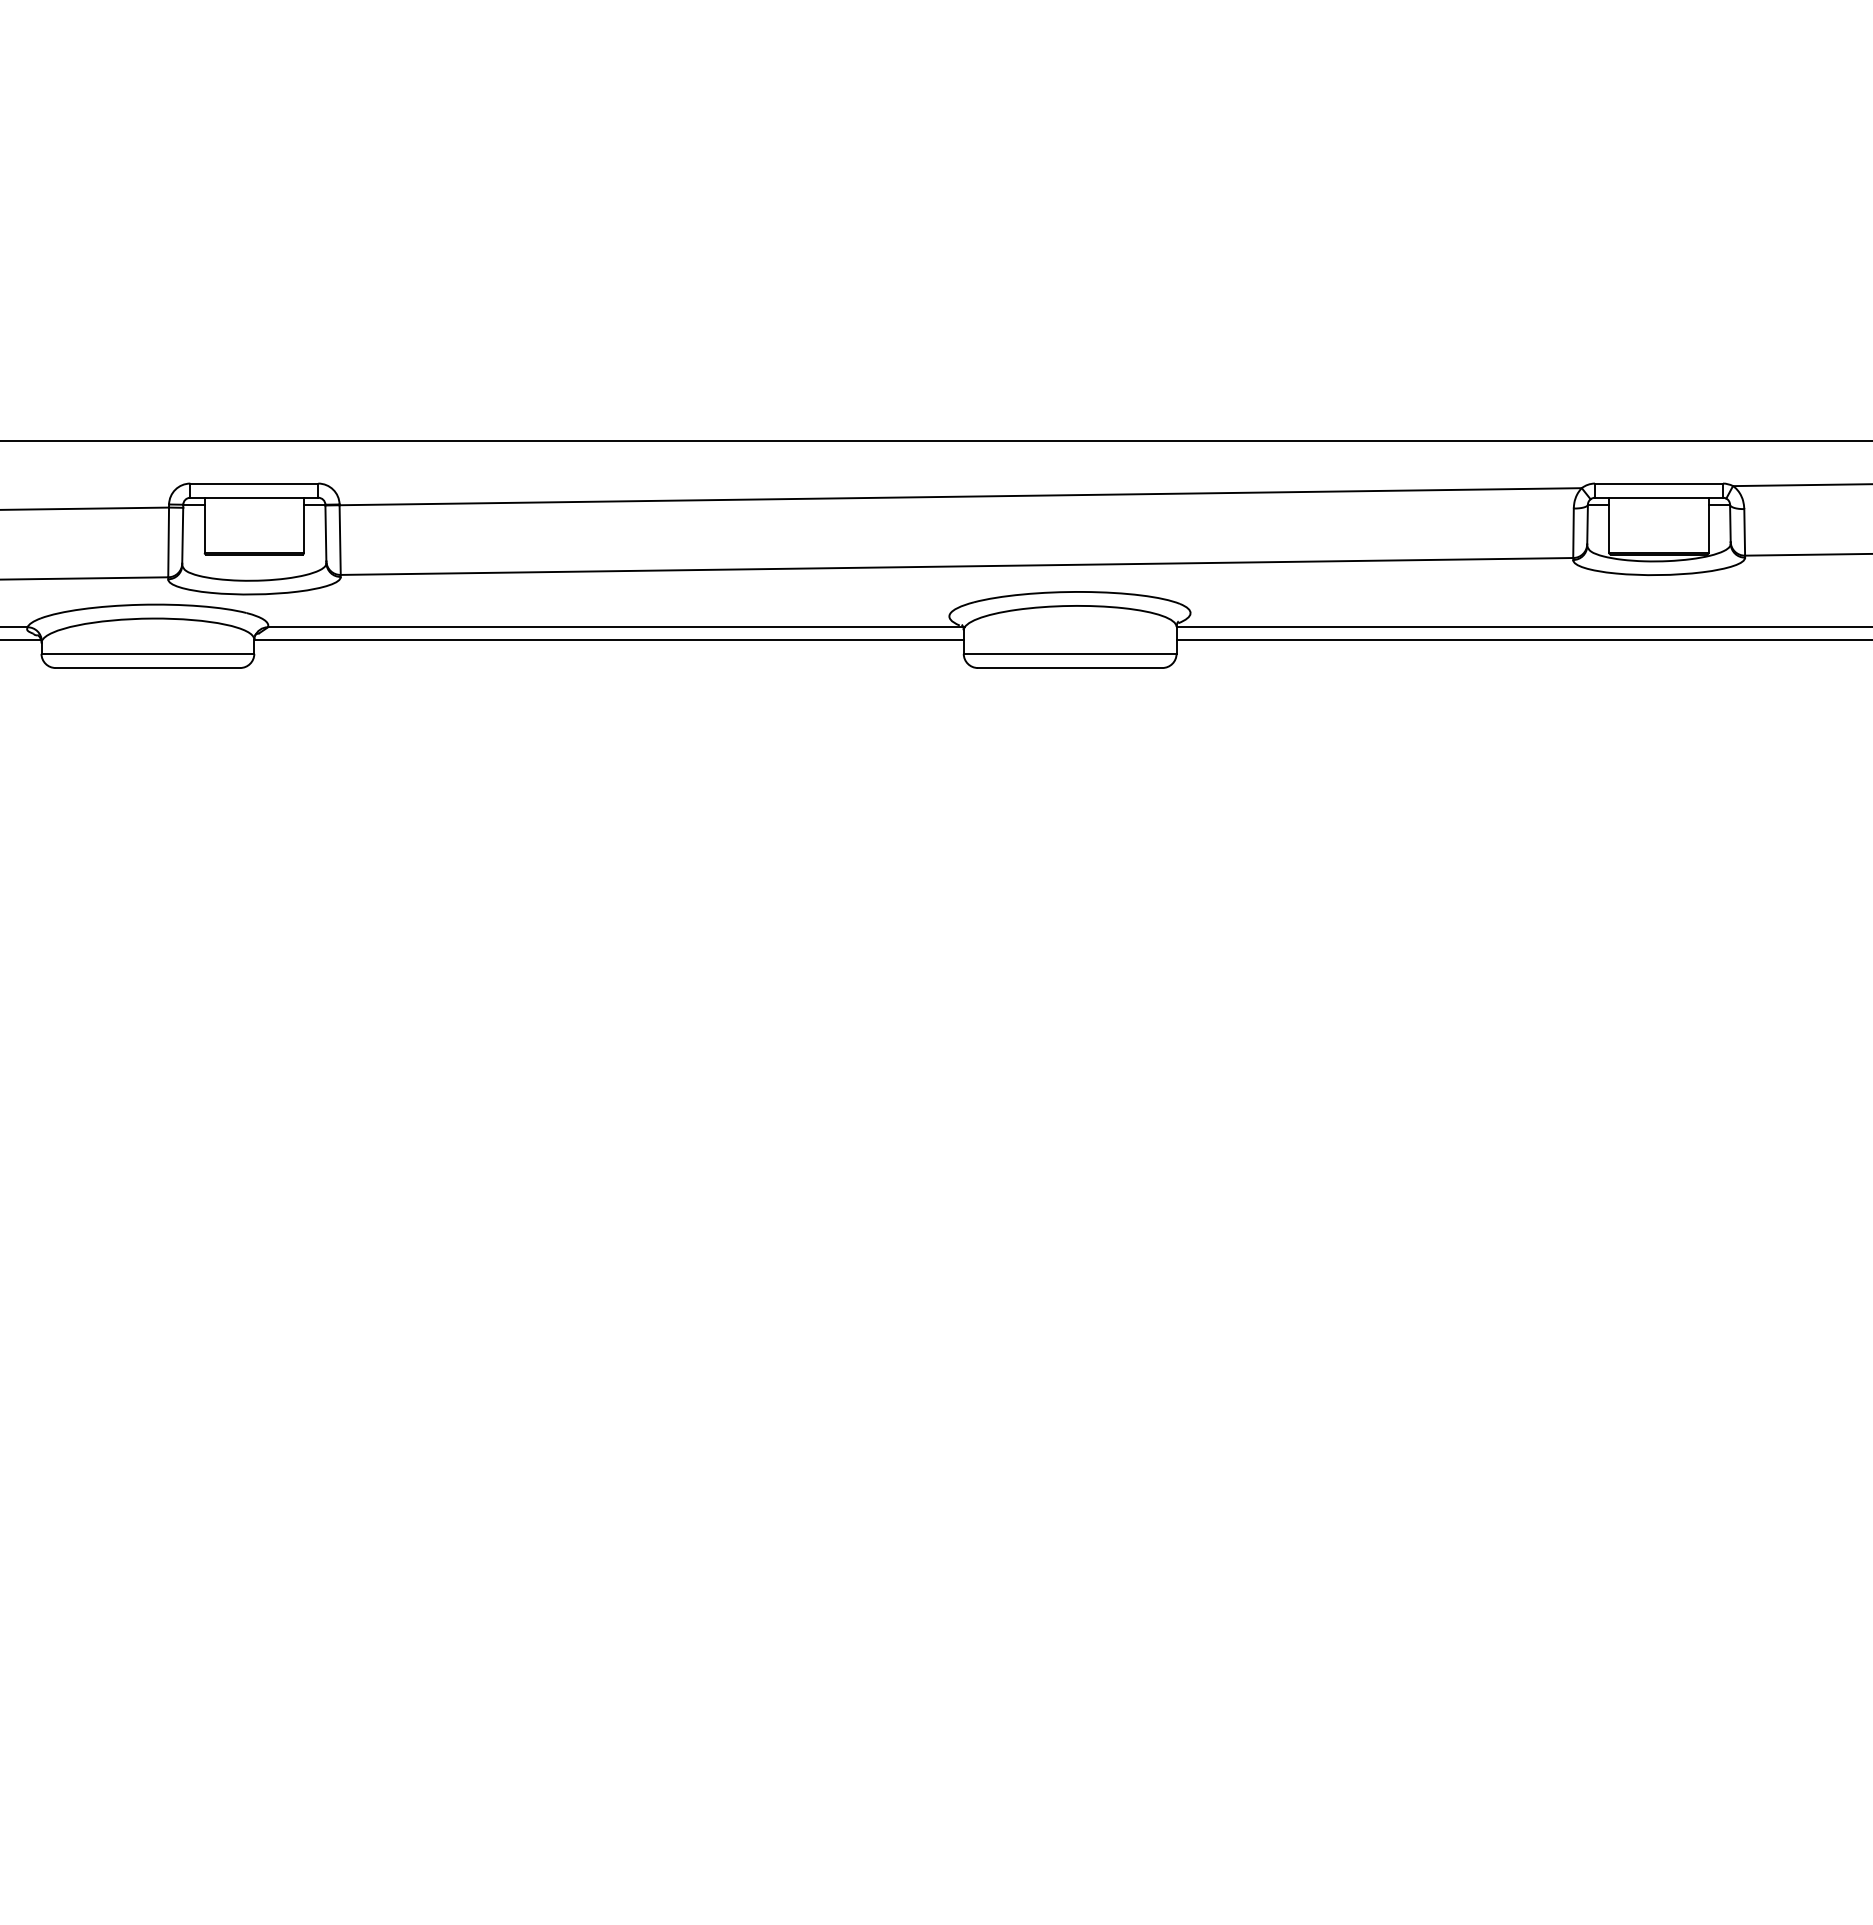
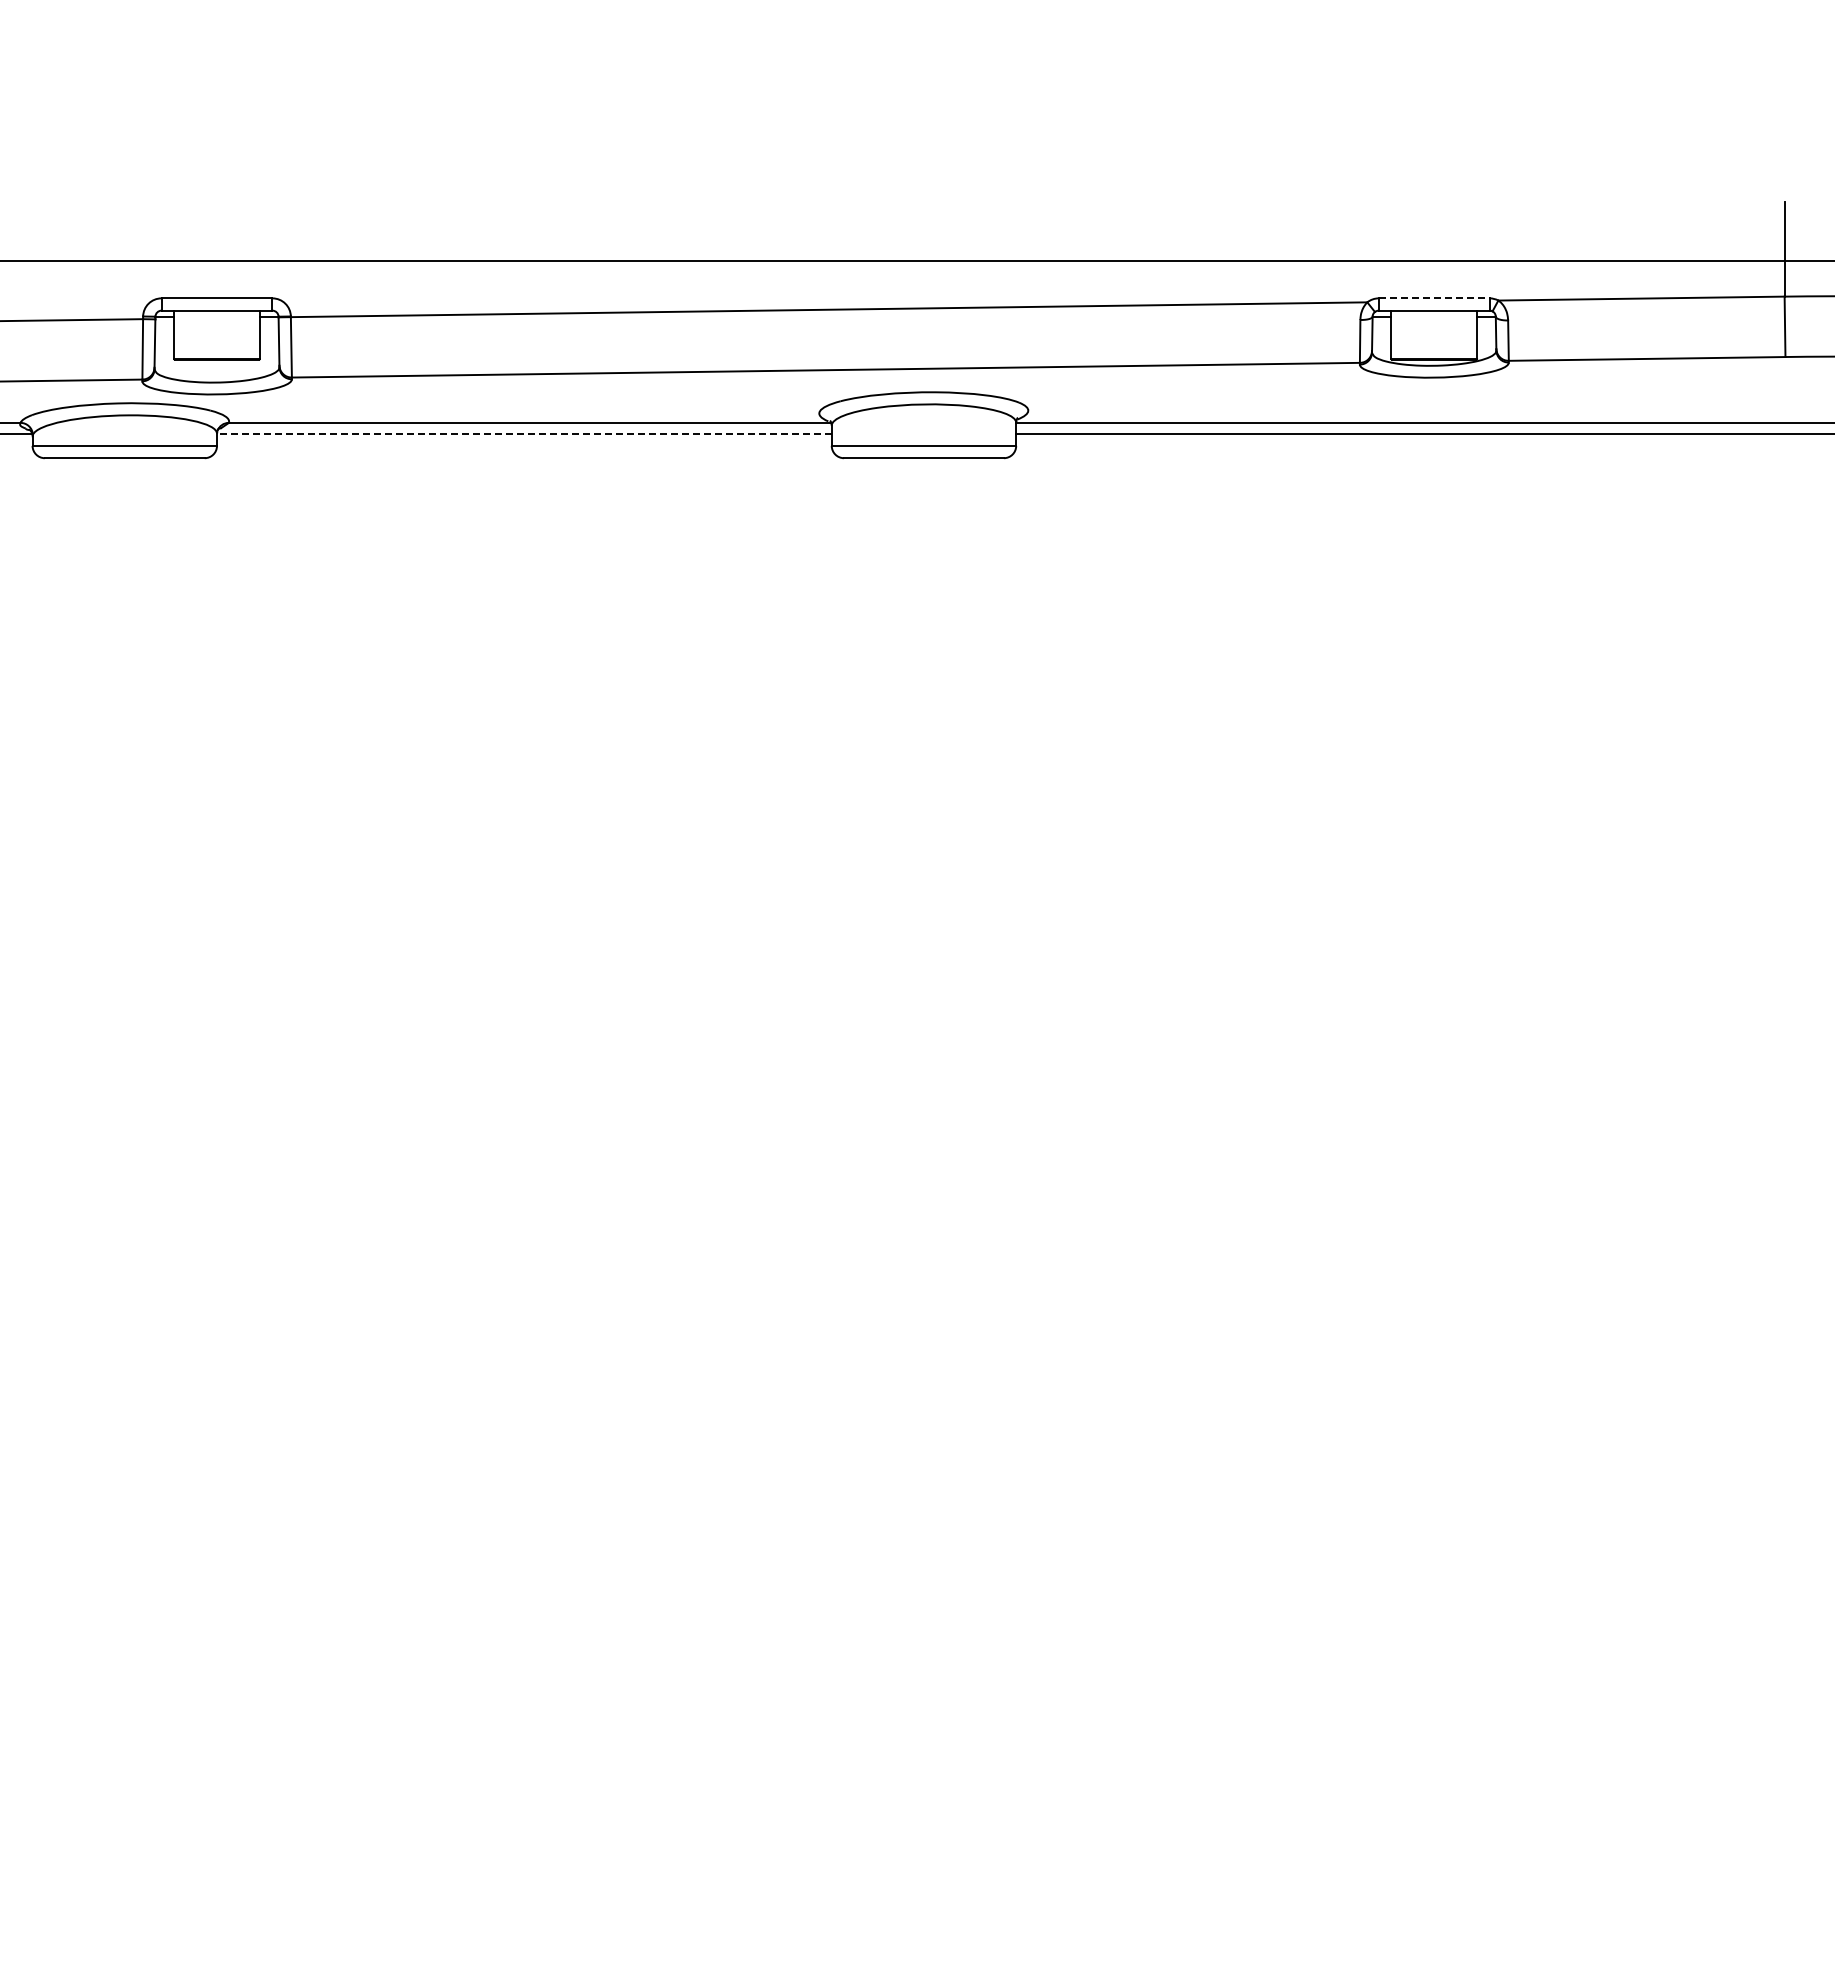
line: (1659, 483) -> (1434, 298), solid -> dashed
line: (608, 639) -> (523, 433), solid -> dashed

